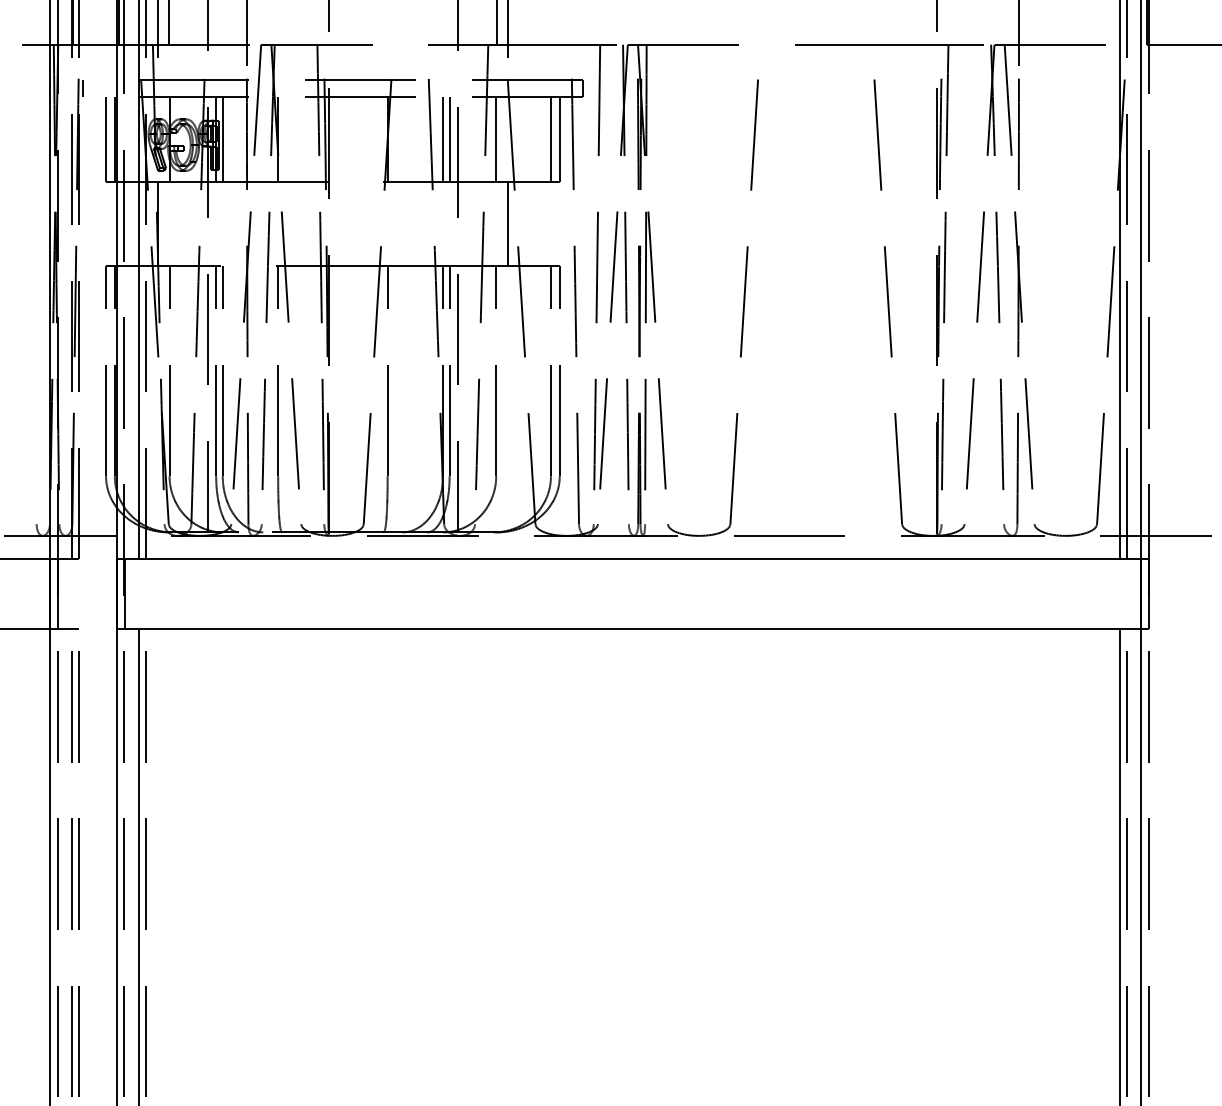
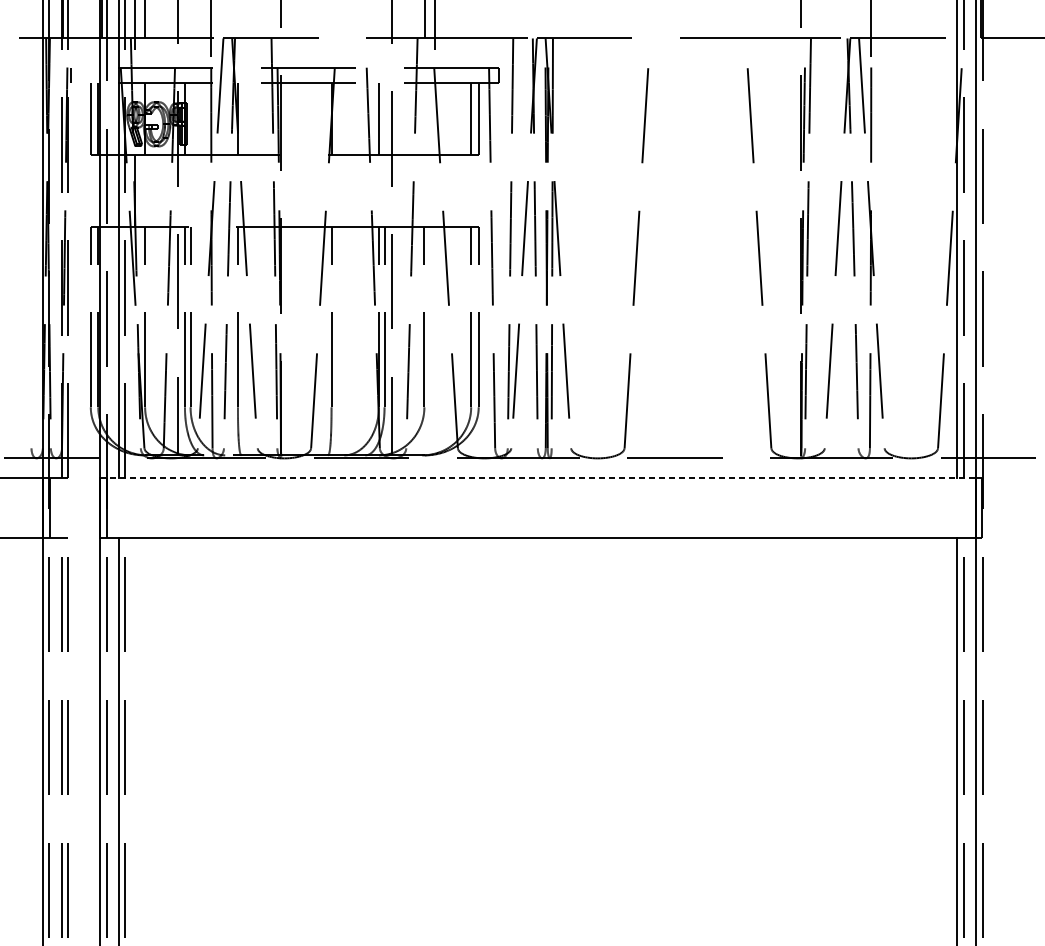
line: (222, 139) -> (190, 119), removed
line: (449, 139) -> (384, 119), removed
line: (496, 139) -> (424, 119), removed
line: (508, 223) -> (434, 191), removed
line: (629, 559) -> (538, 478), solid -> dashed

